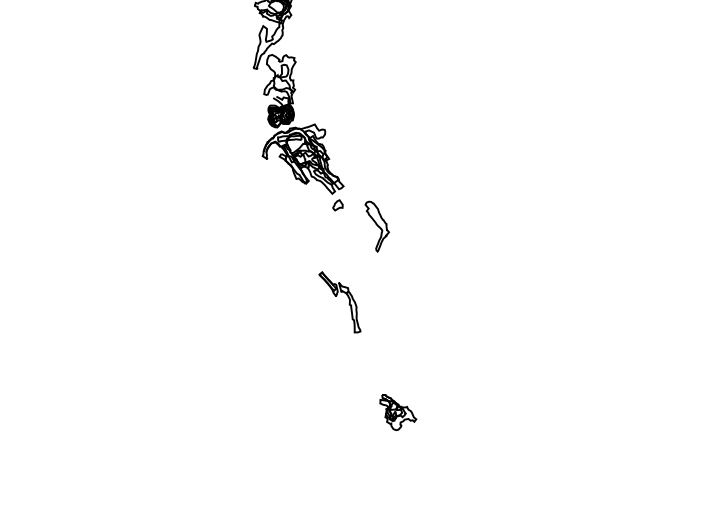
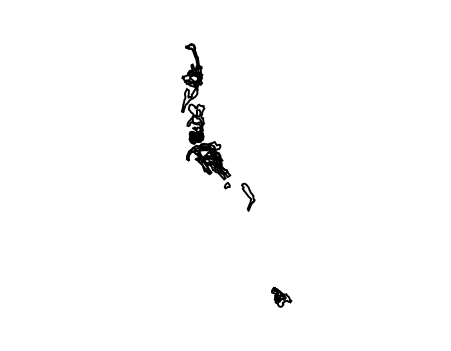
part: (340, 301) -> (228, 237), removed
part: (397, 410) -> (281, 296), moved

